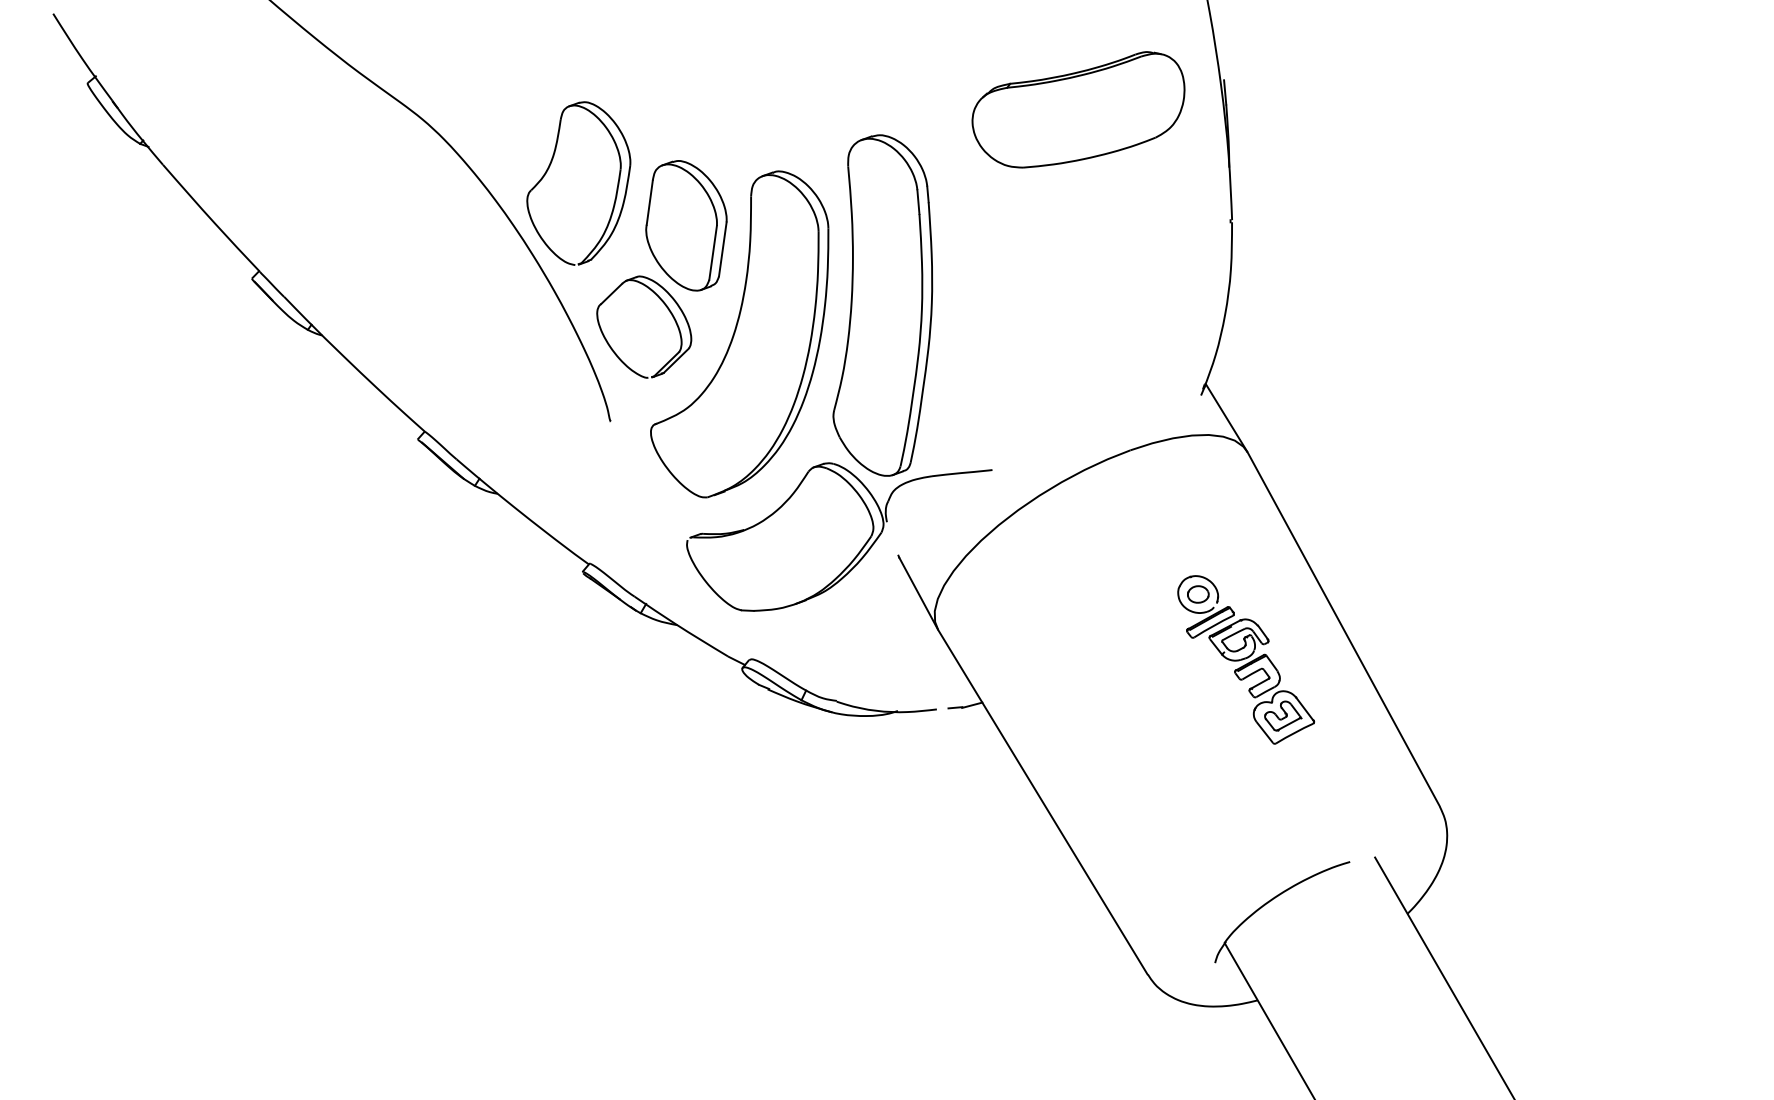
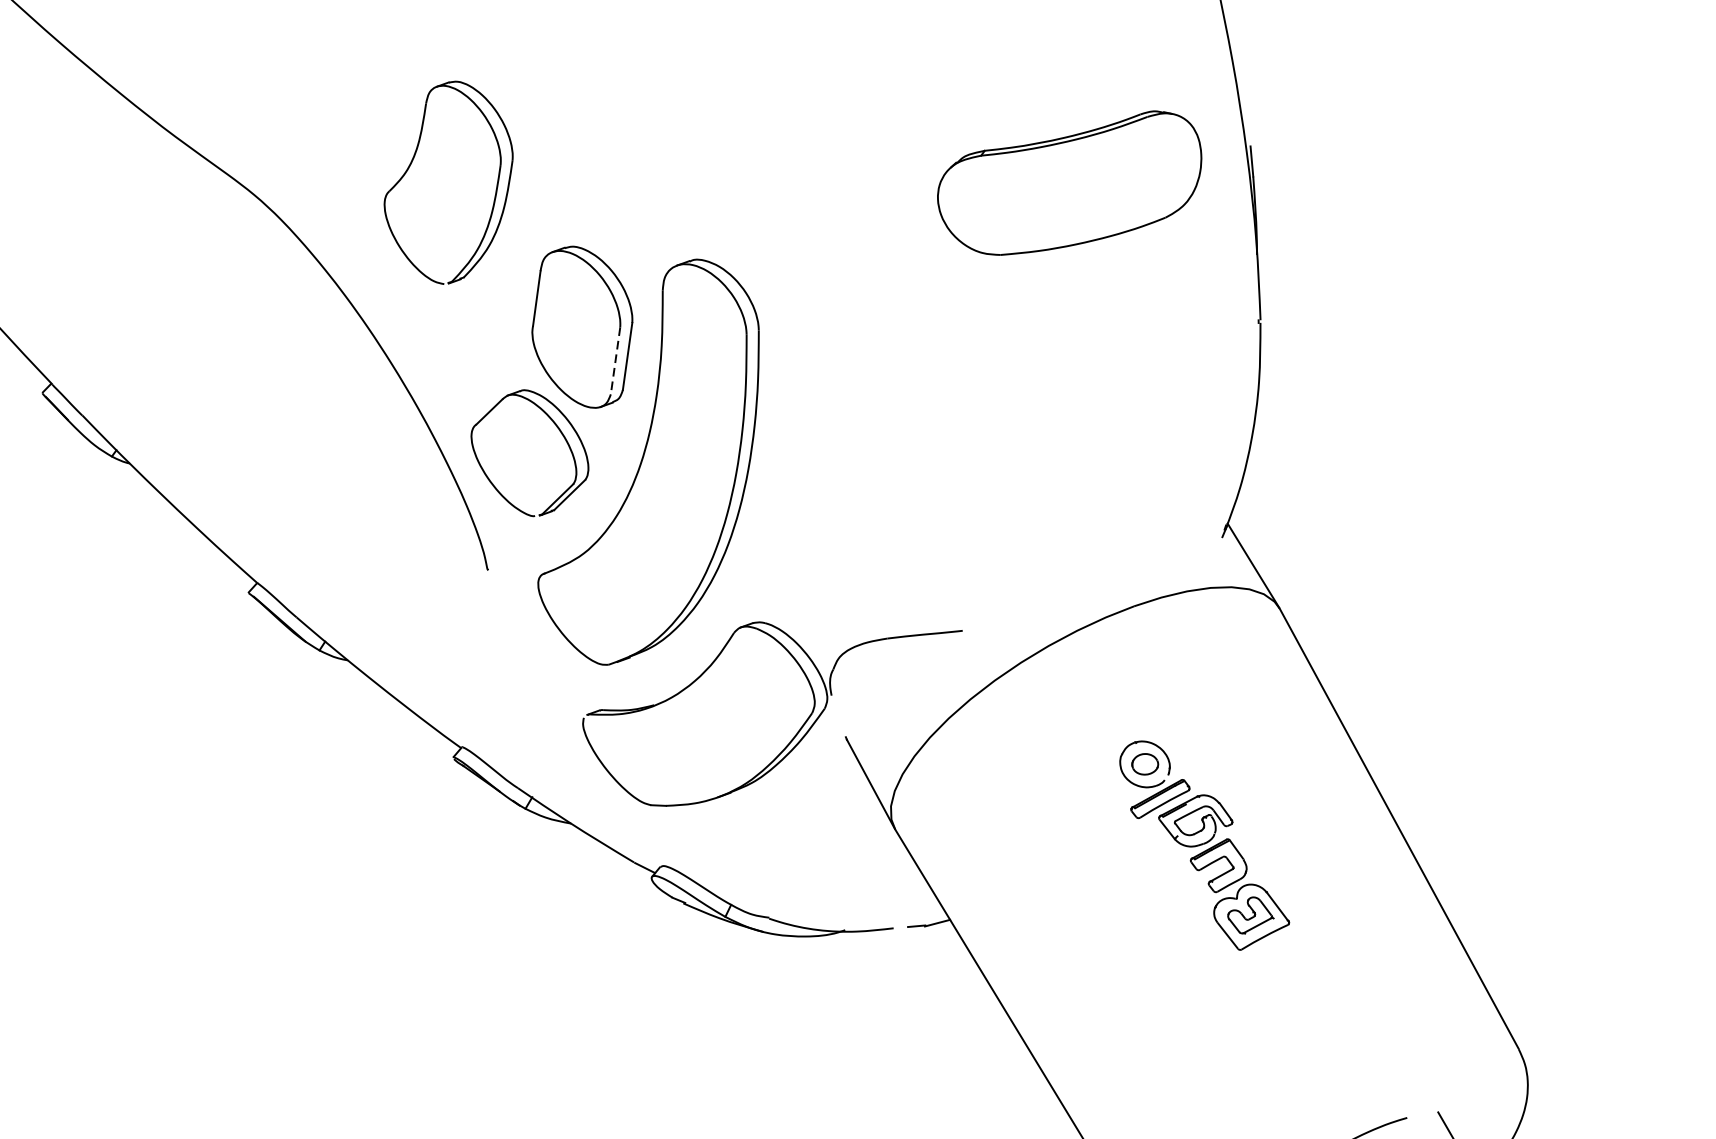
part: (549, 168) -> (412, 164), moved
line: (713, 253) -> (616, 361), solid -> dashed
part: (882, 305) -> (826, 426), removed
part: (1246, 659) -> (1205, 845), moved

